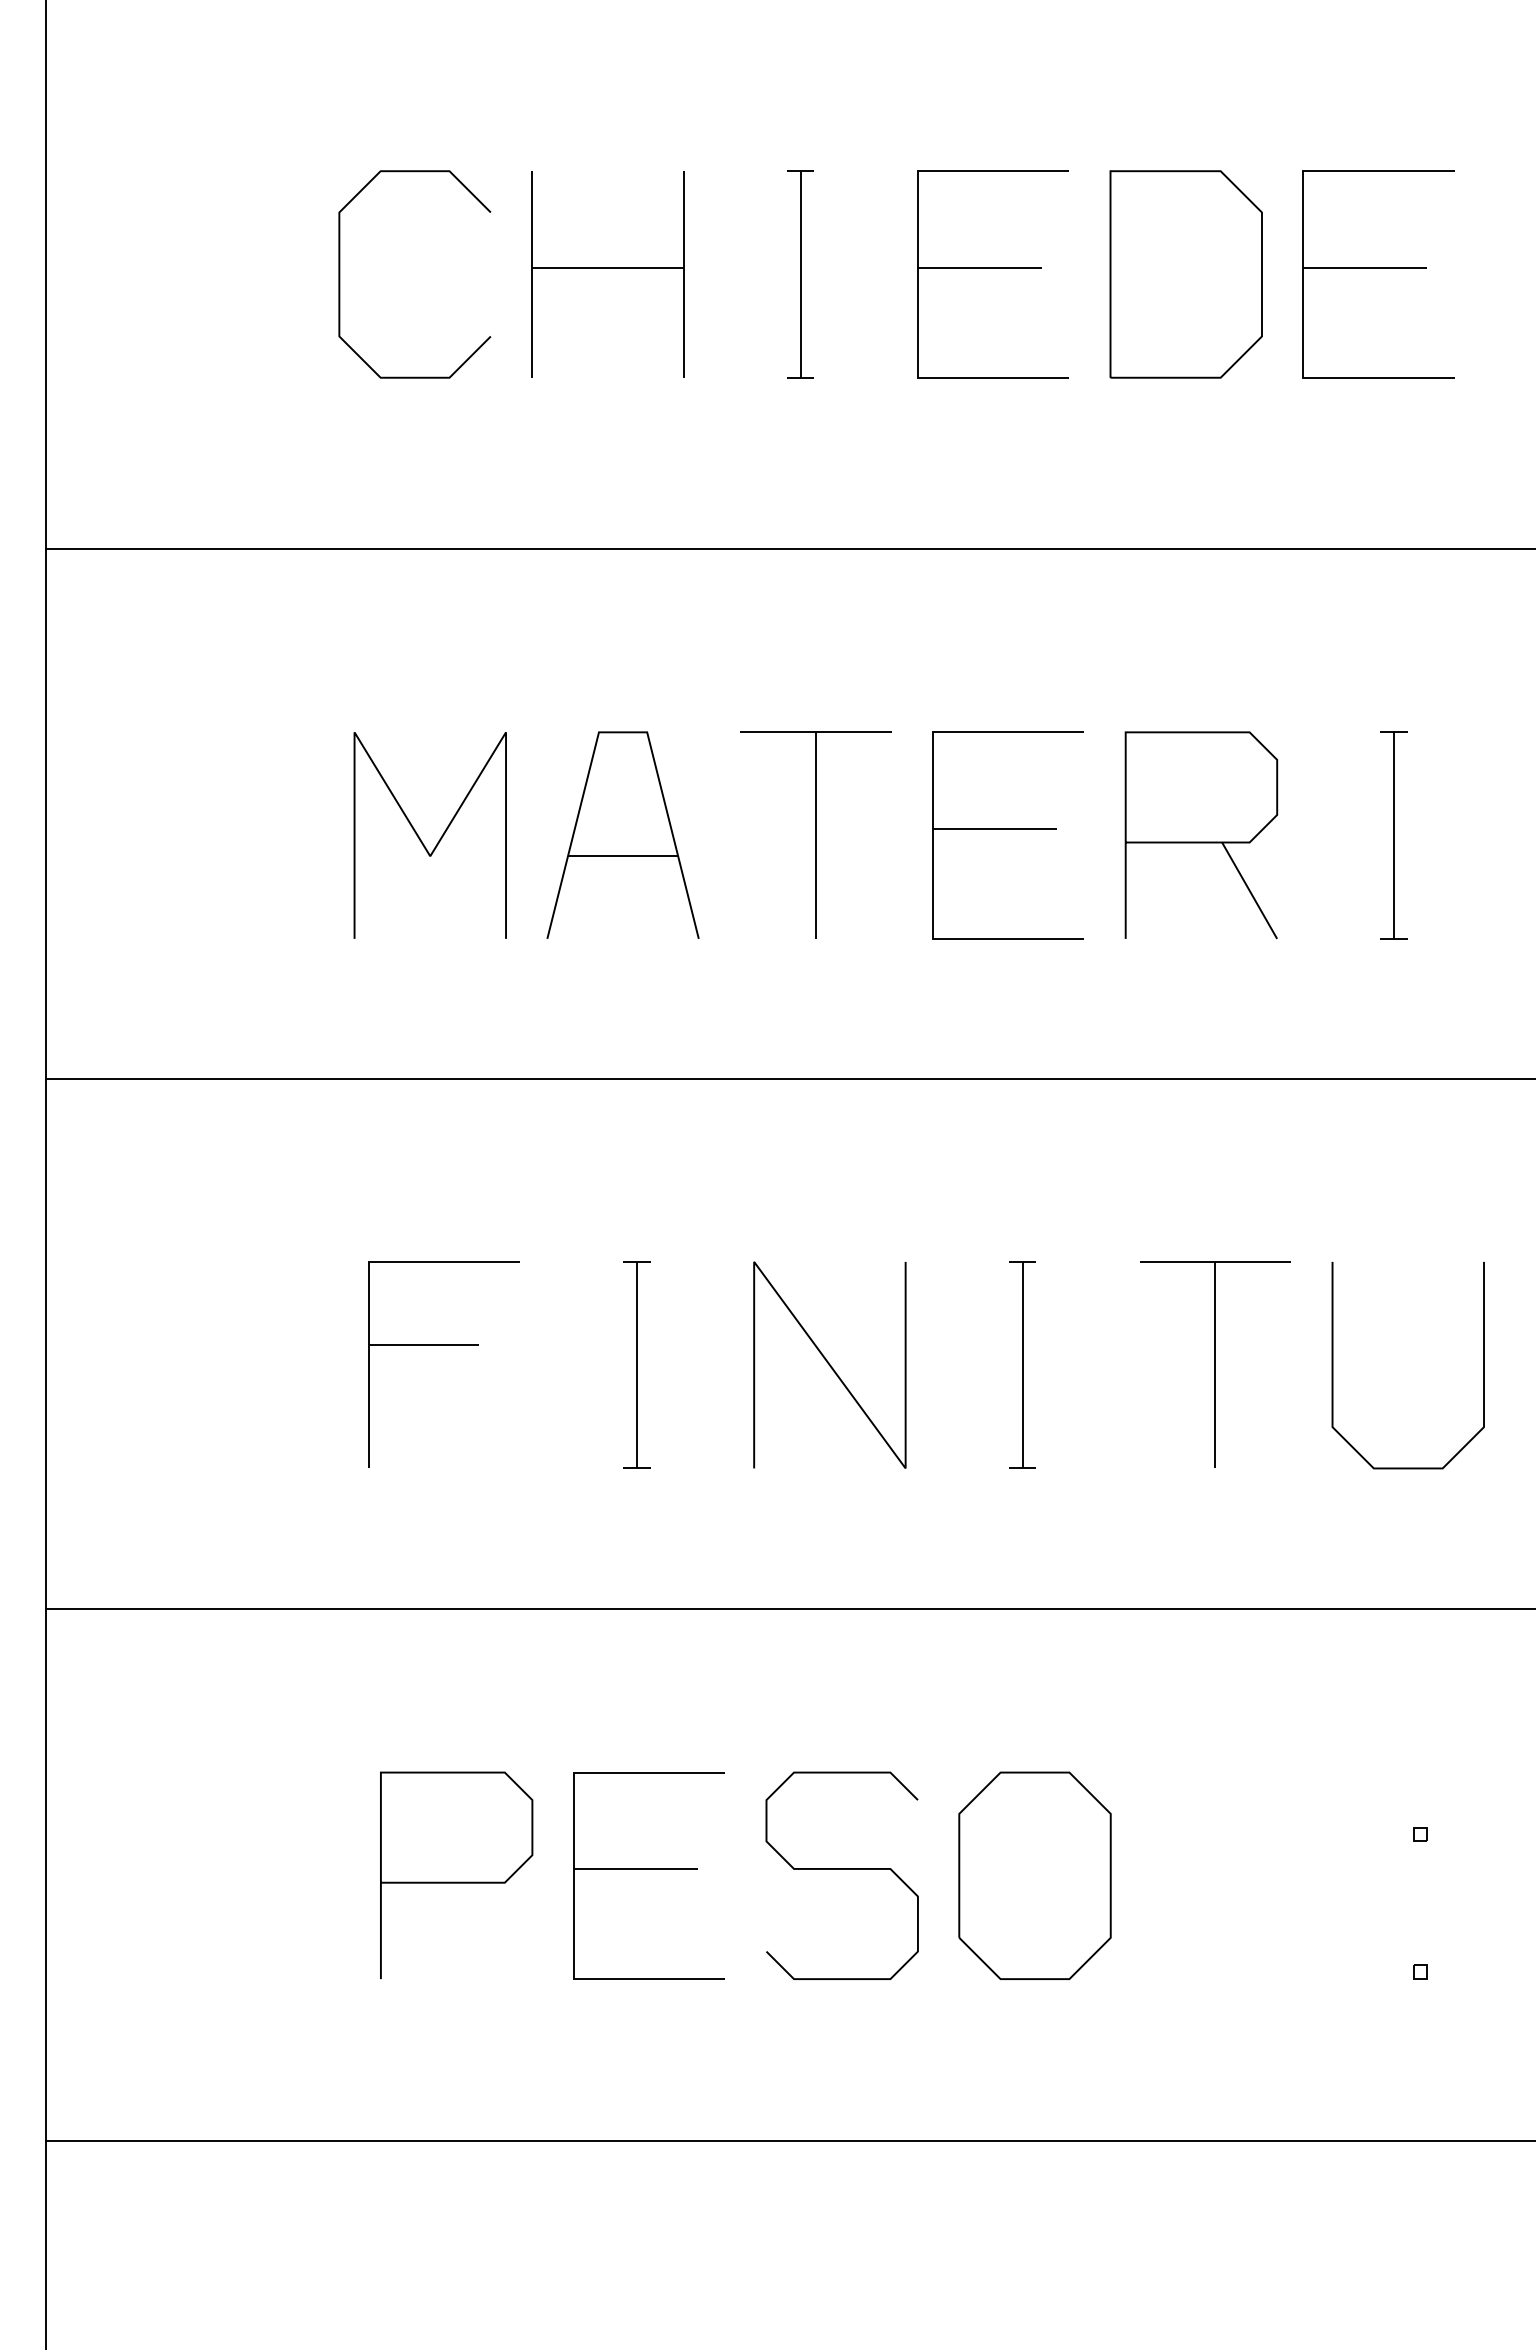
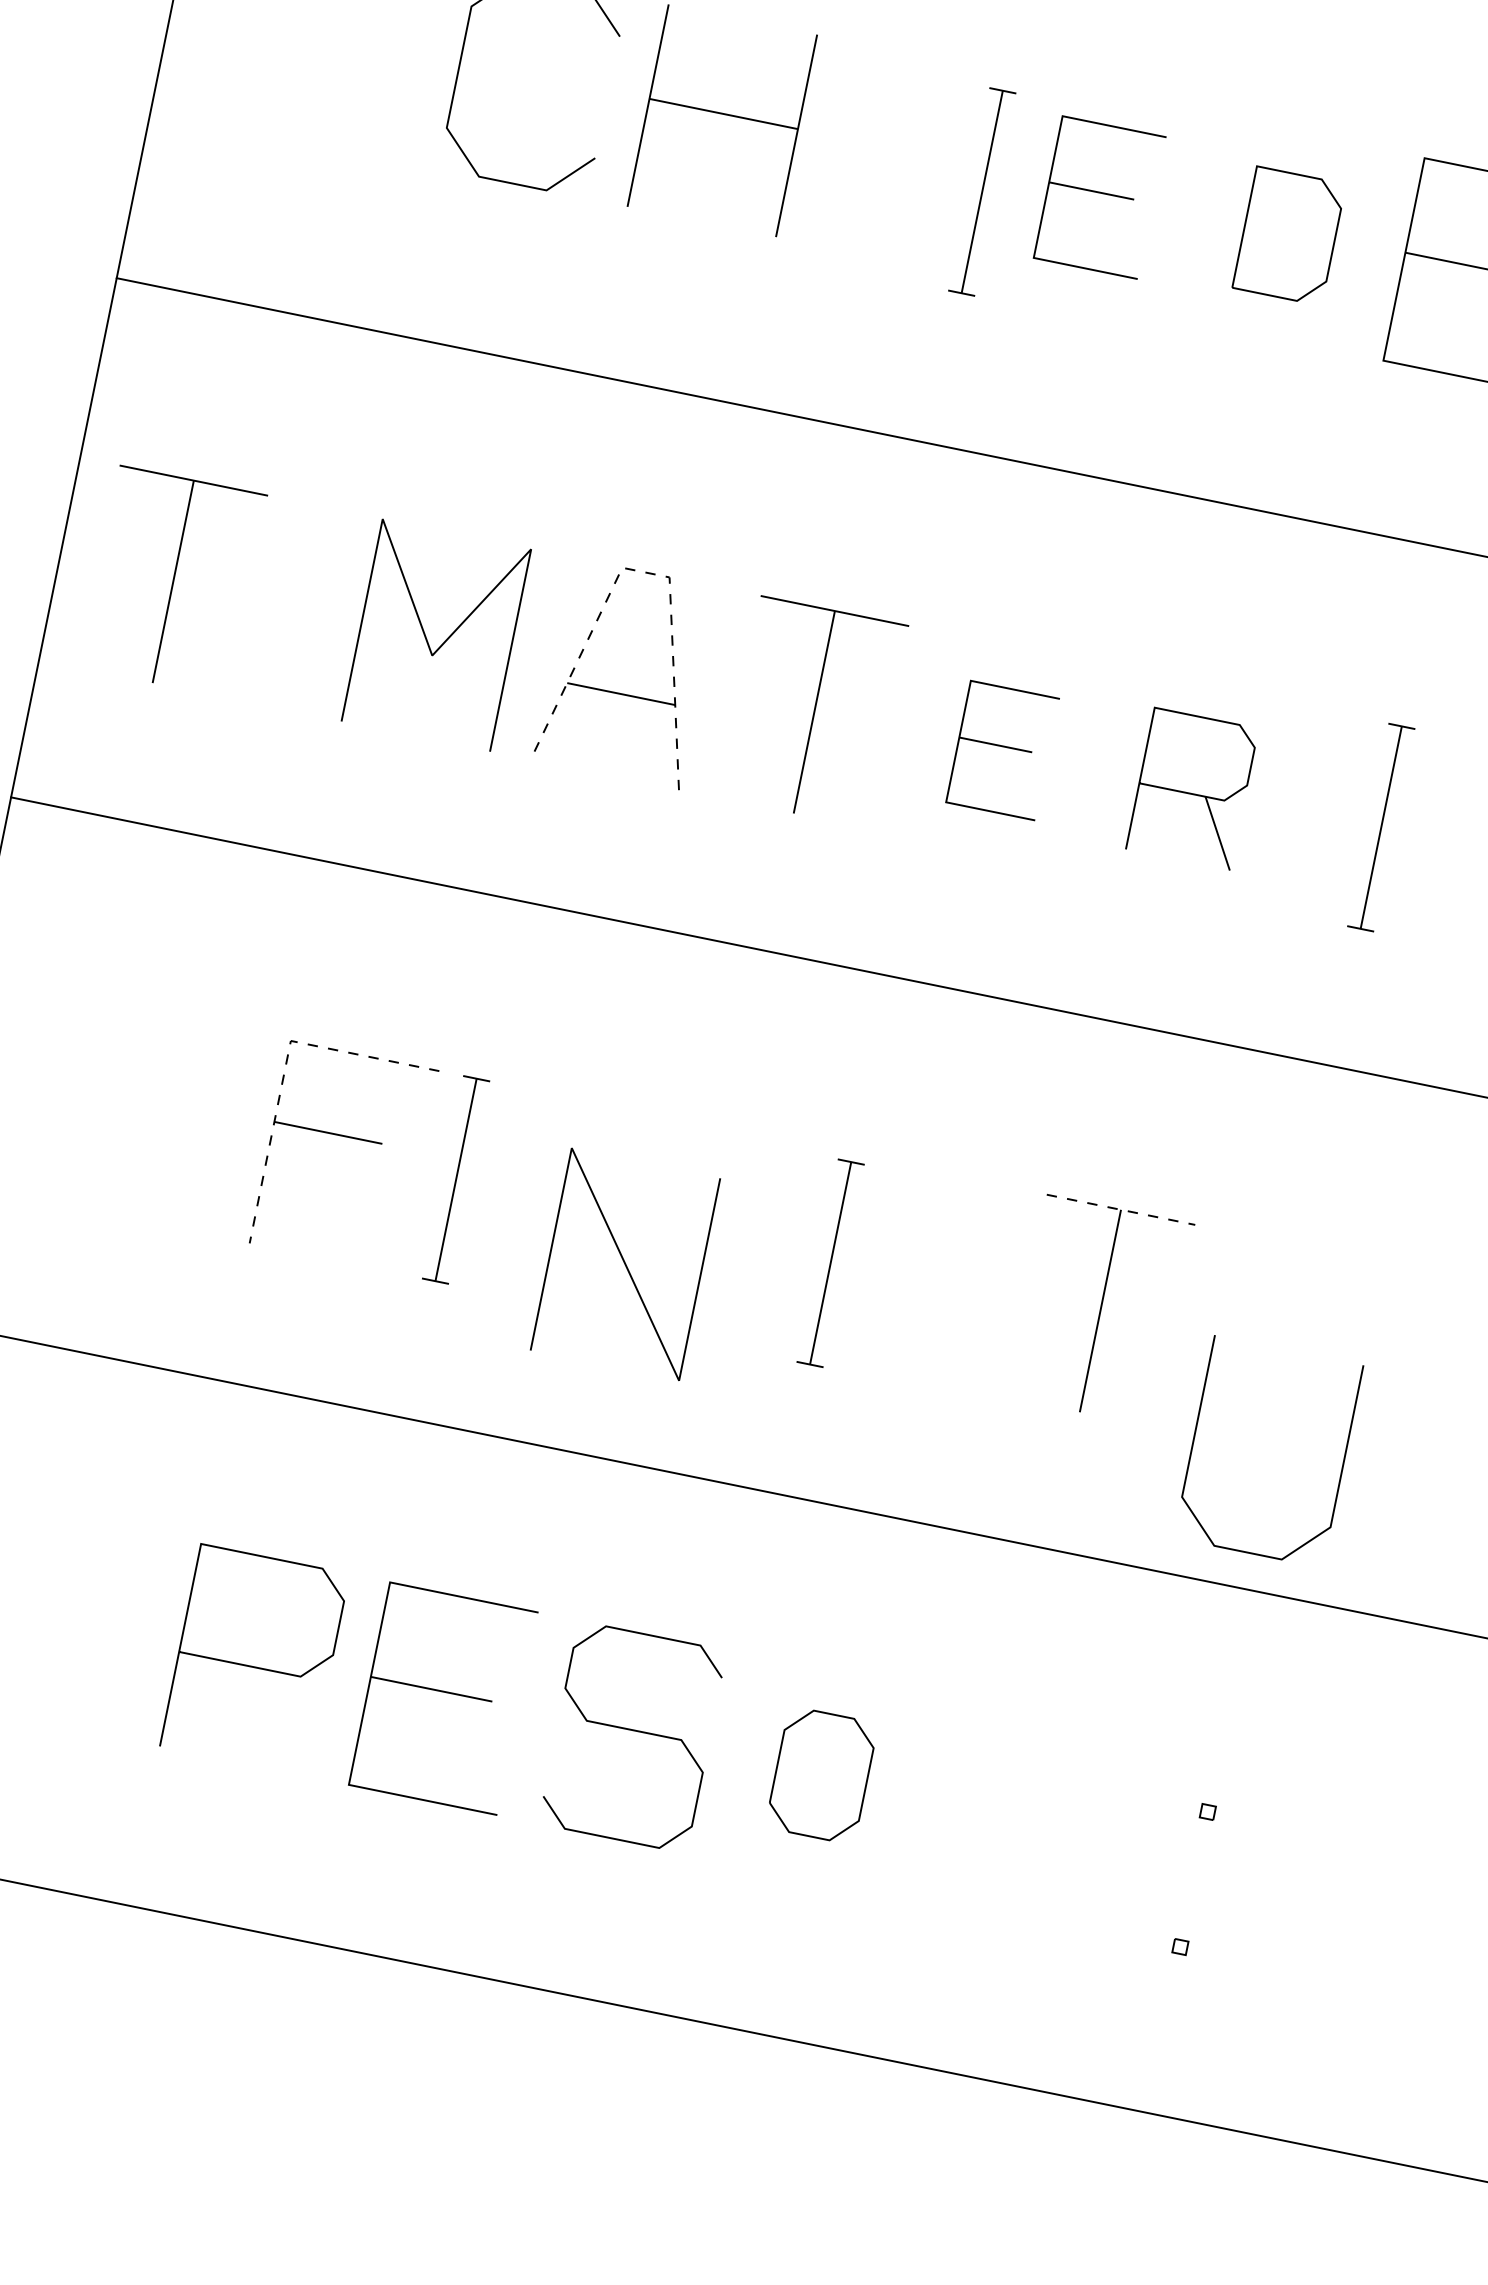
part: (800, 274) -> (982, 192), moved
part: (992, 274) -> (1099, 197), size x0.7
part: (1185, 274) -> (1288, 235), size x0.6
line: (622, 732) -> (645, 572), solid -> dashed
part: (161, 834) -> (173, 580), added
part: (1007, 835) -> (1002, 750), size x0.6
part: (1201, 835) -> (1192, 789), size x0.7
line: (1215, 1261) -> (1121, 1209), solid -> dashed
line: (368, 1288) -> (285, 1066), solid -> dashed
part: (636, 1364) -> (455, 1179), moved
line: (829, 1364) -> (625, 1263), moved
part: (1022, 1364) -> (830, 1262), moved
curve: (1333, 1365) -> (1195, 1436), moved
part: (1034, 1875) -> (821, 1775), size x0.6

